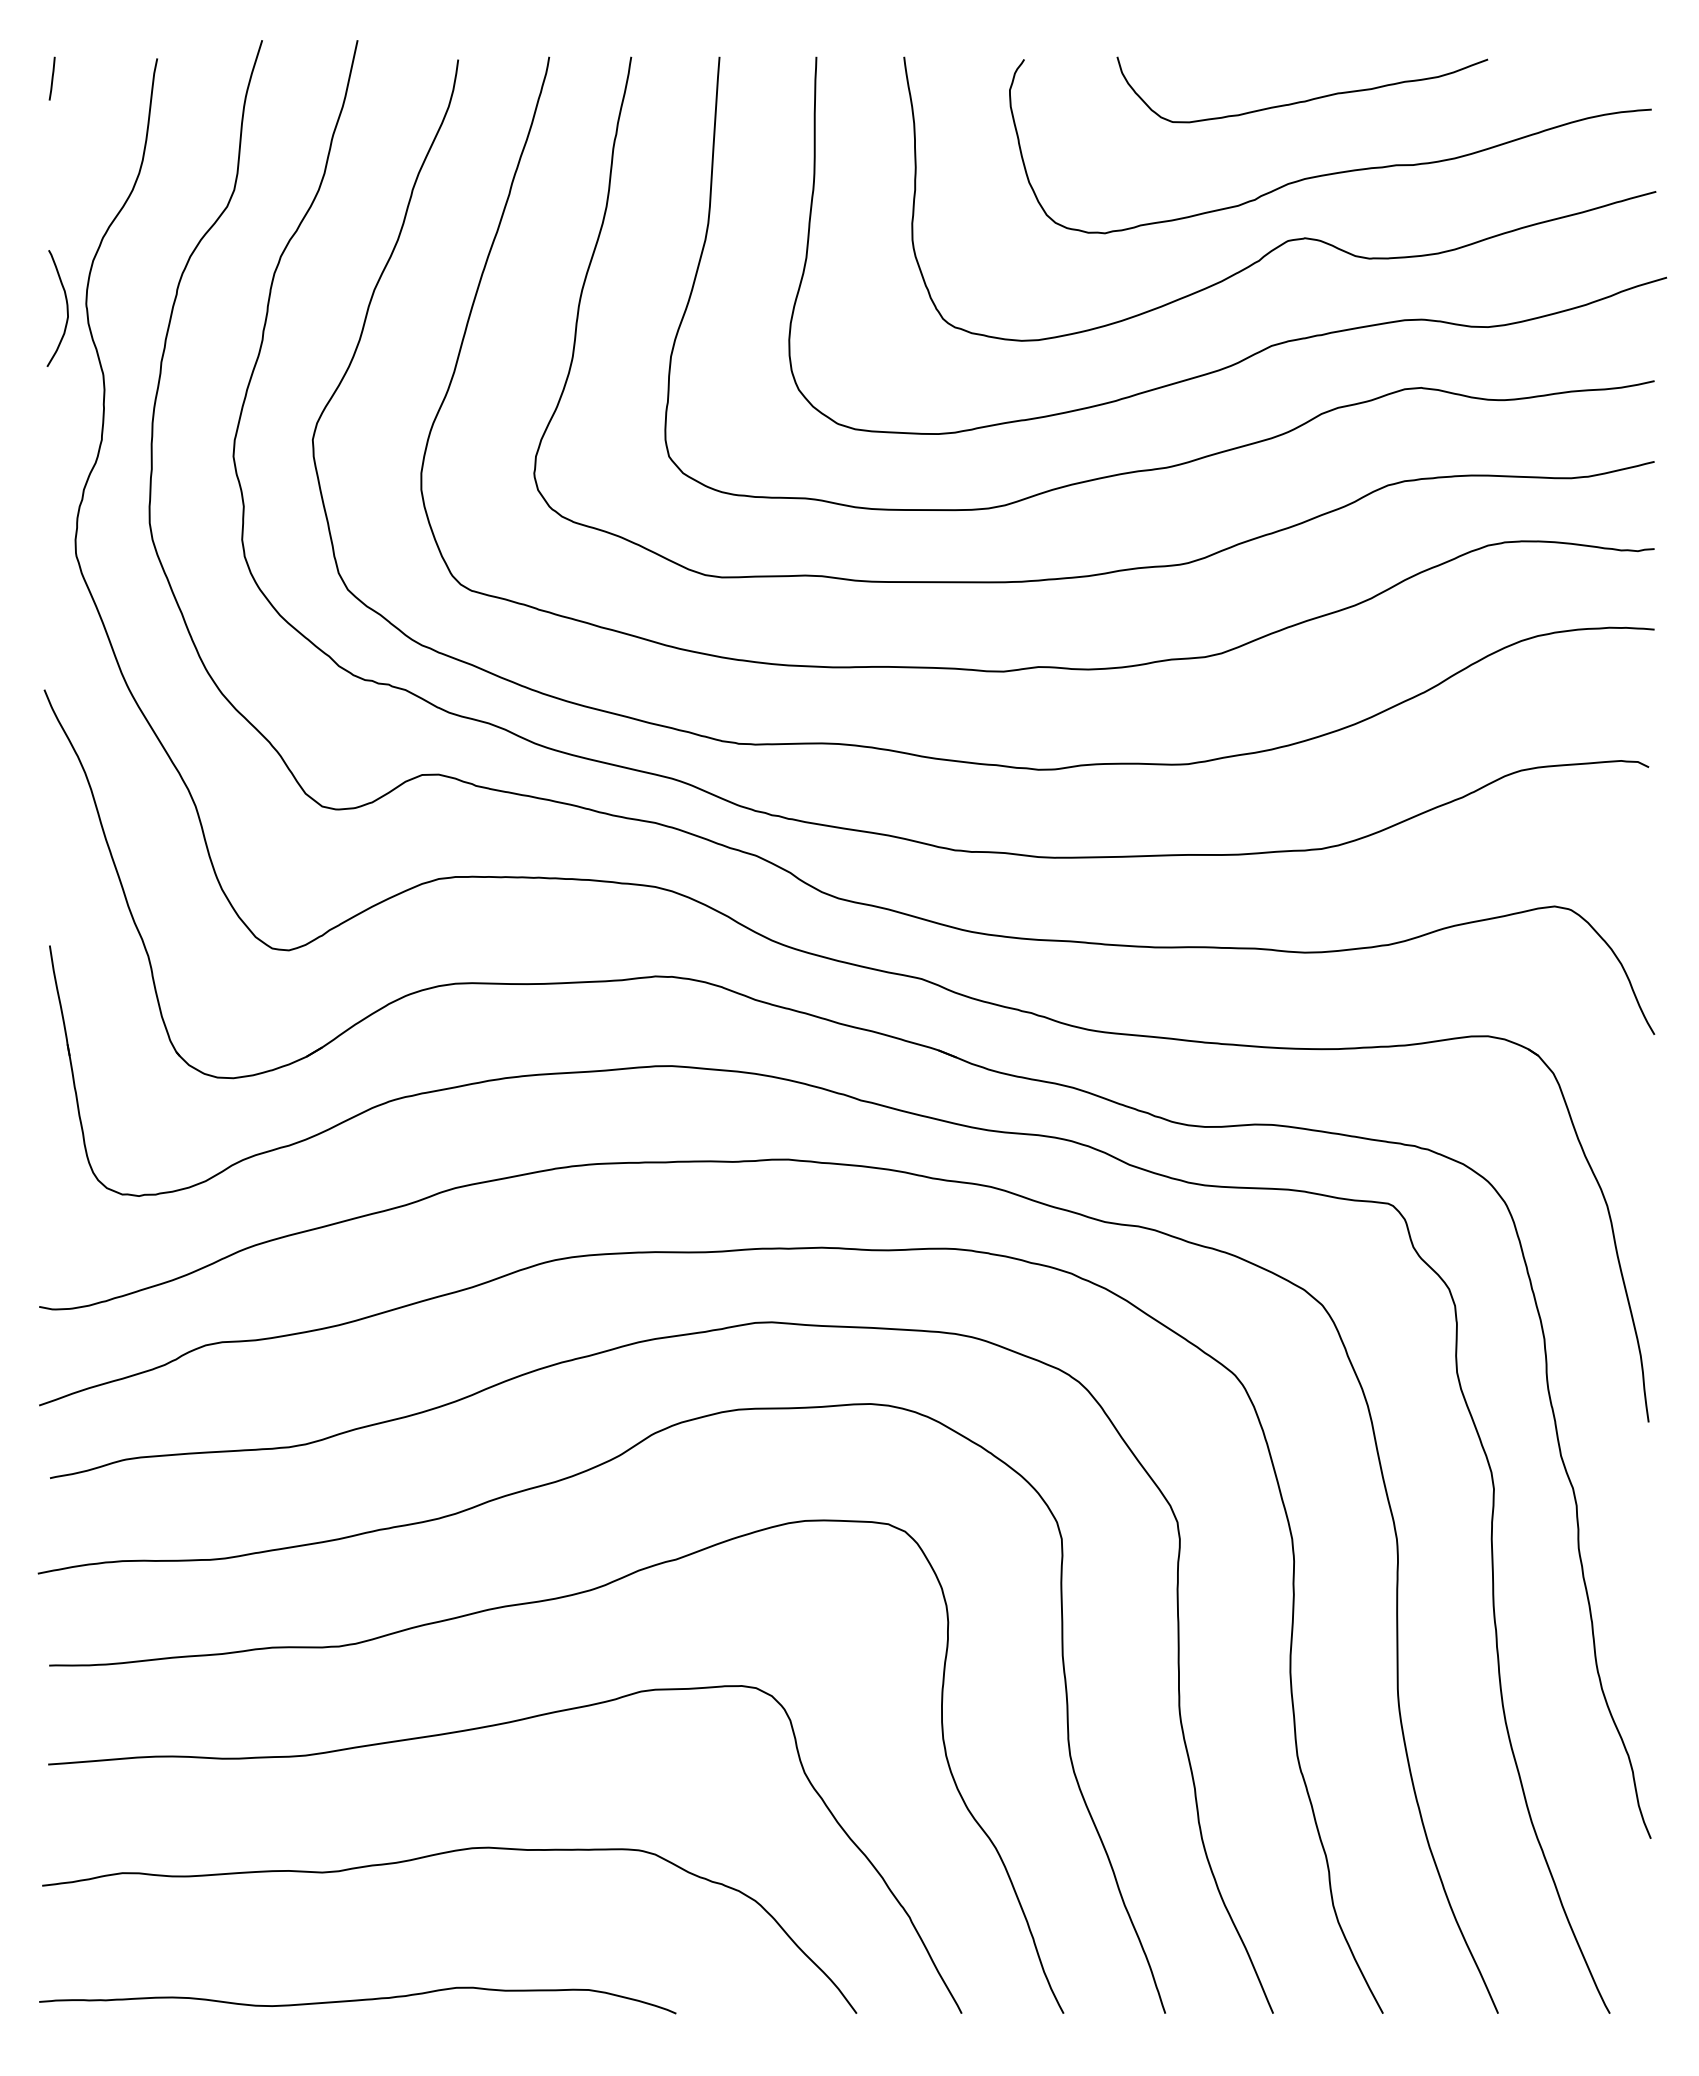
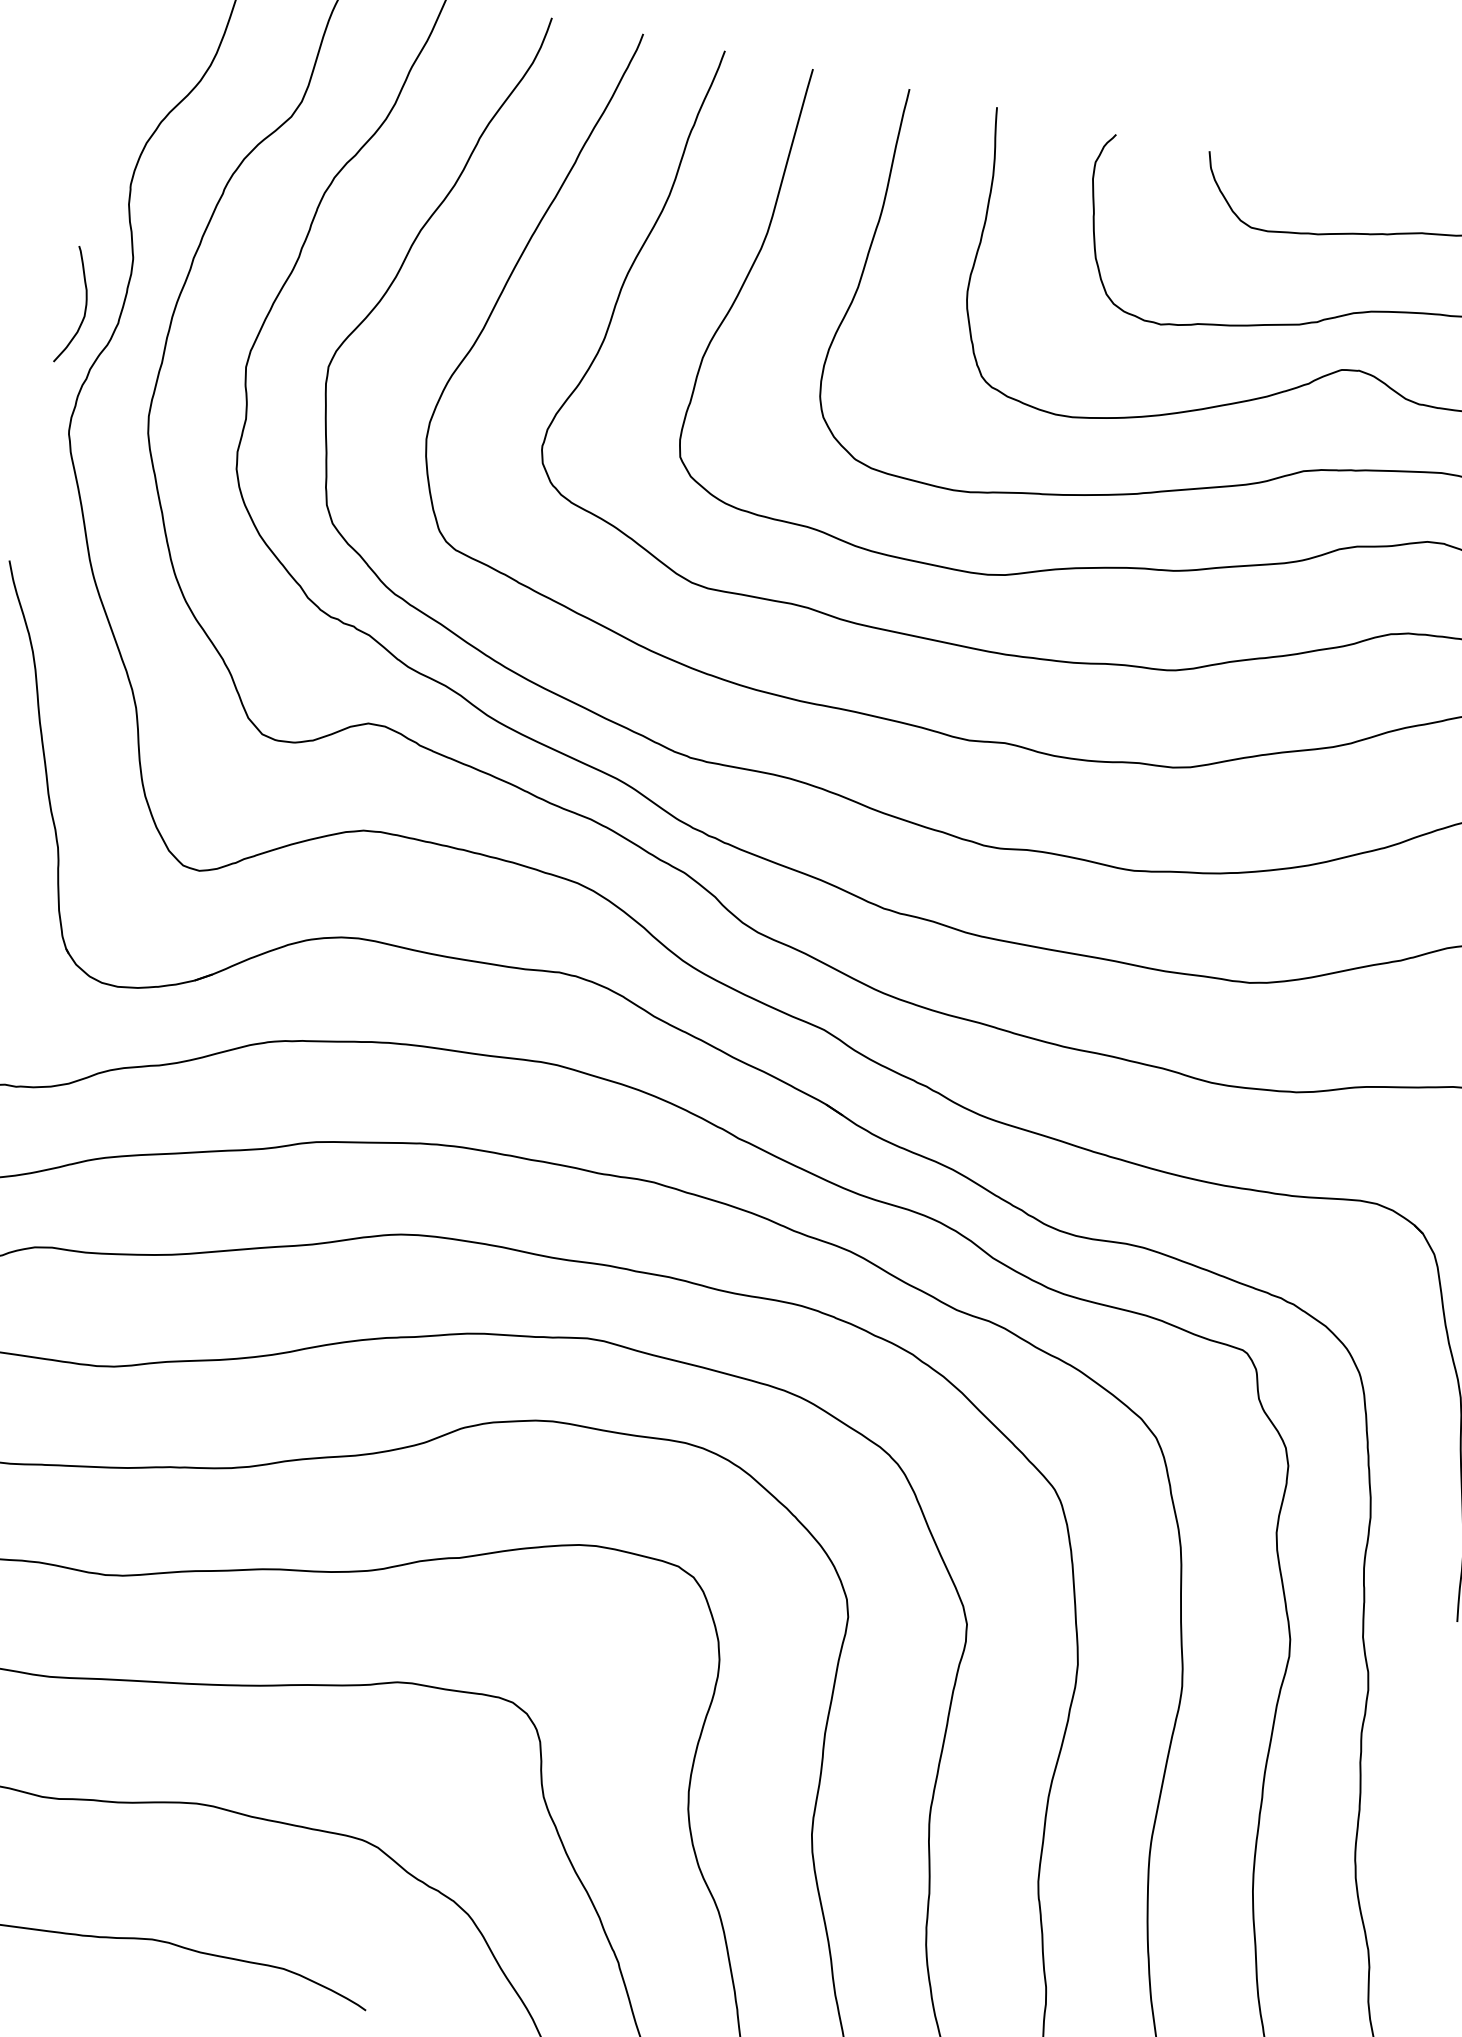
curve: (66, 308) -> (84, 307), moved

